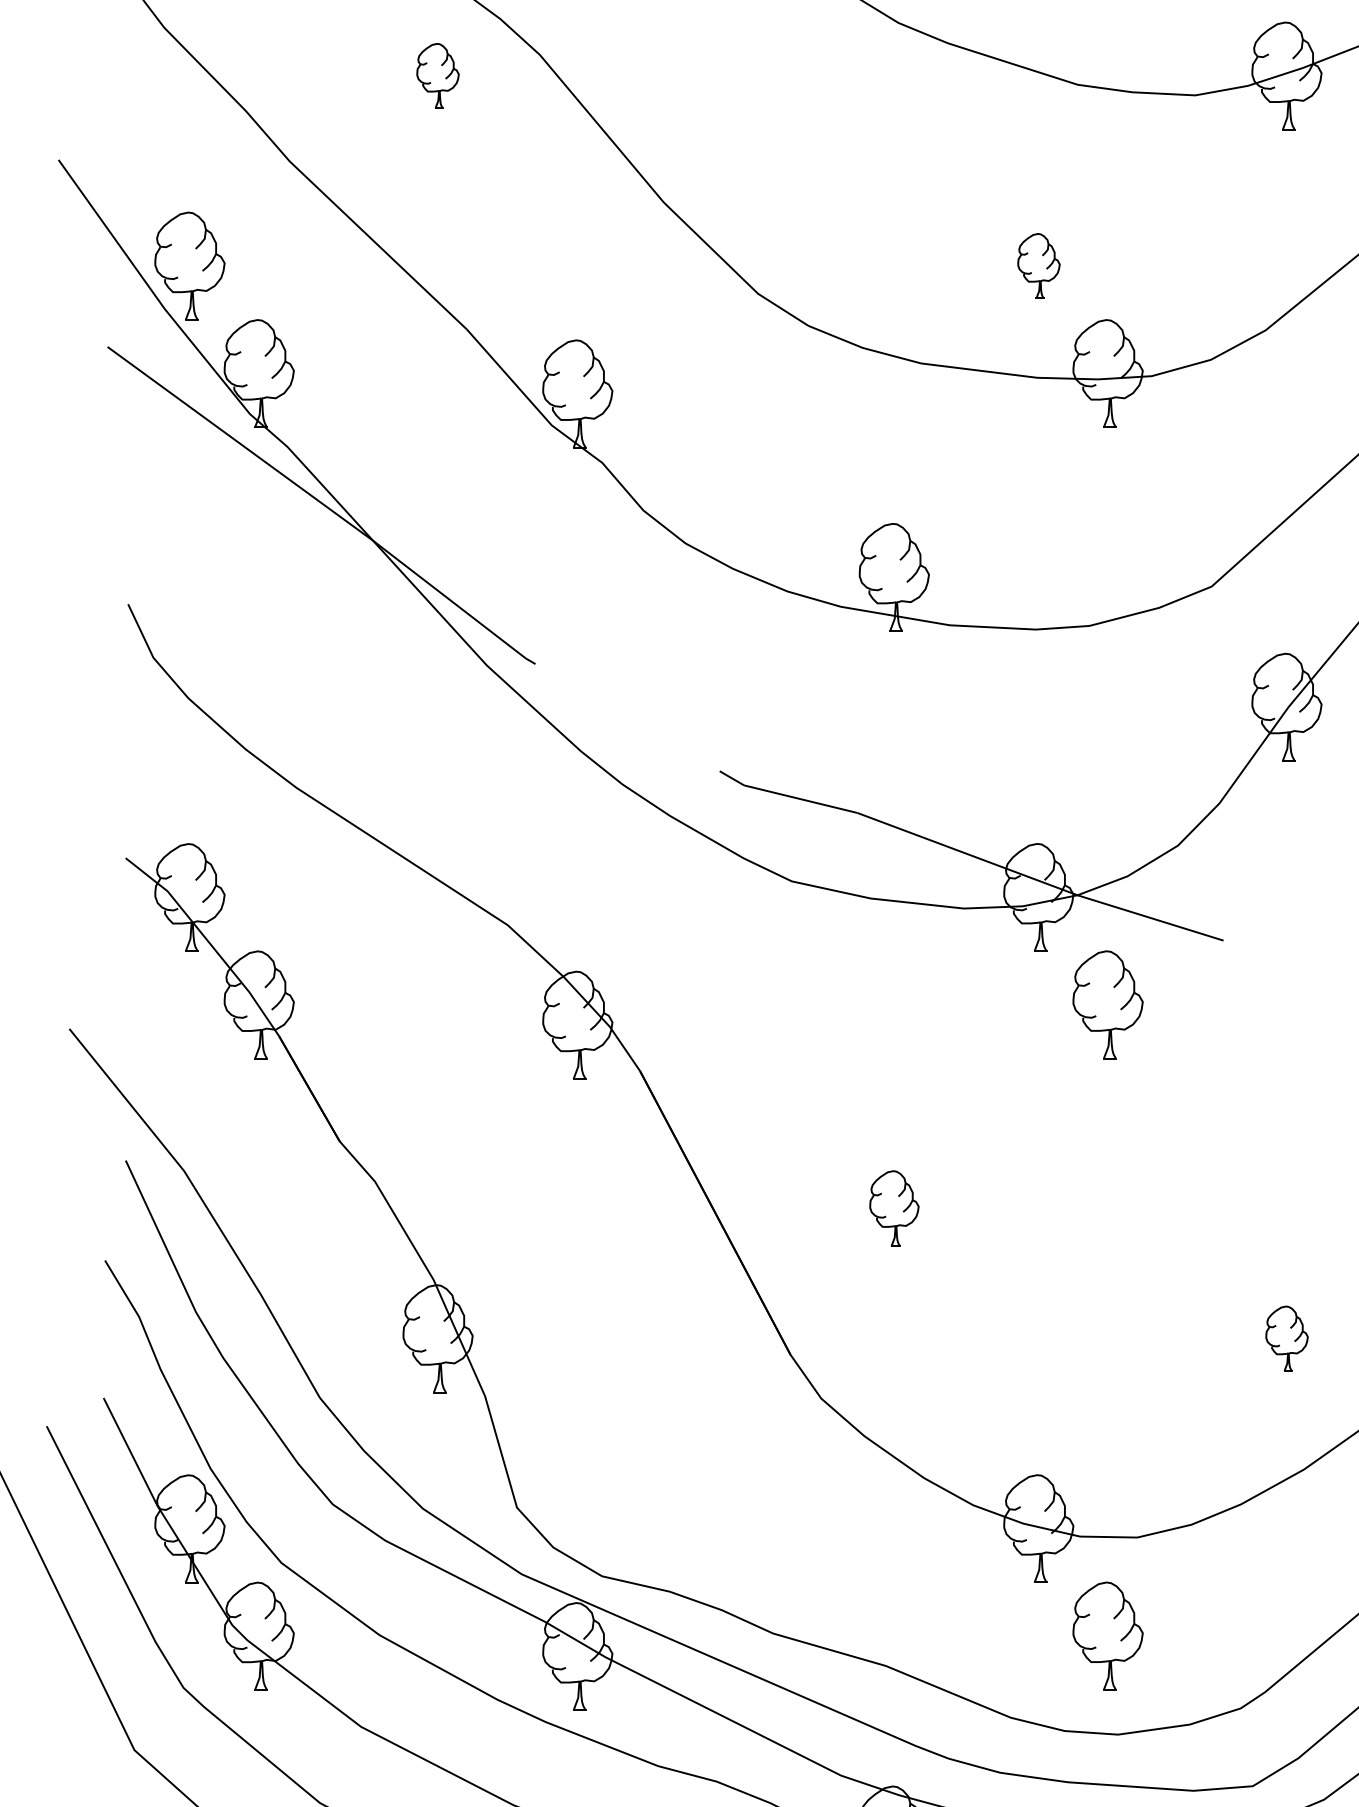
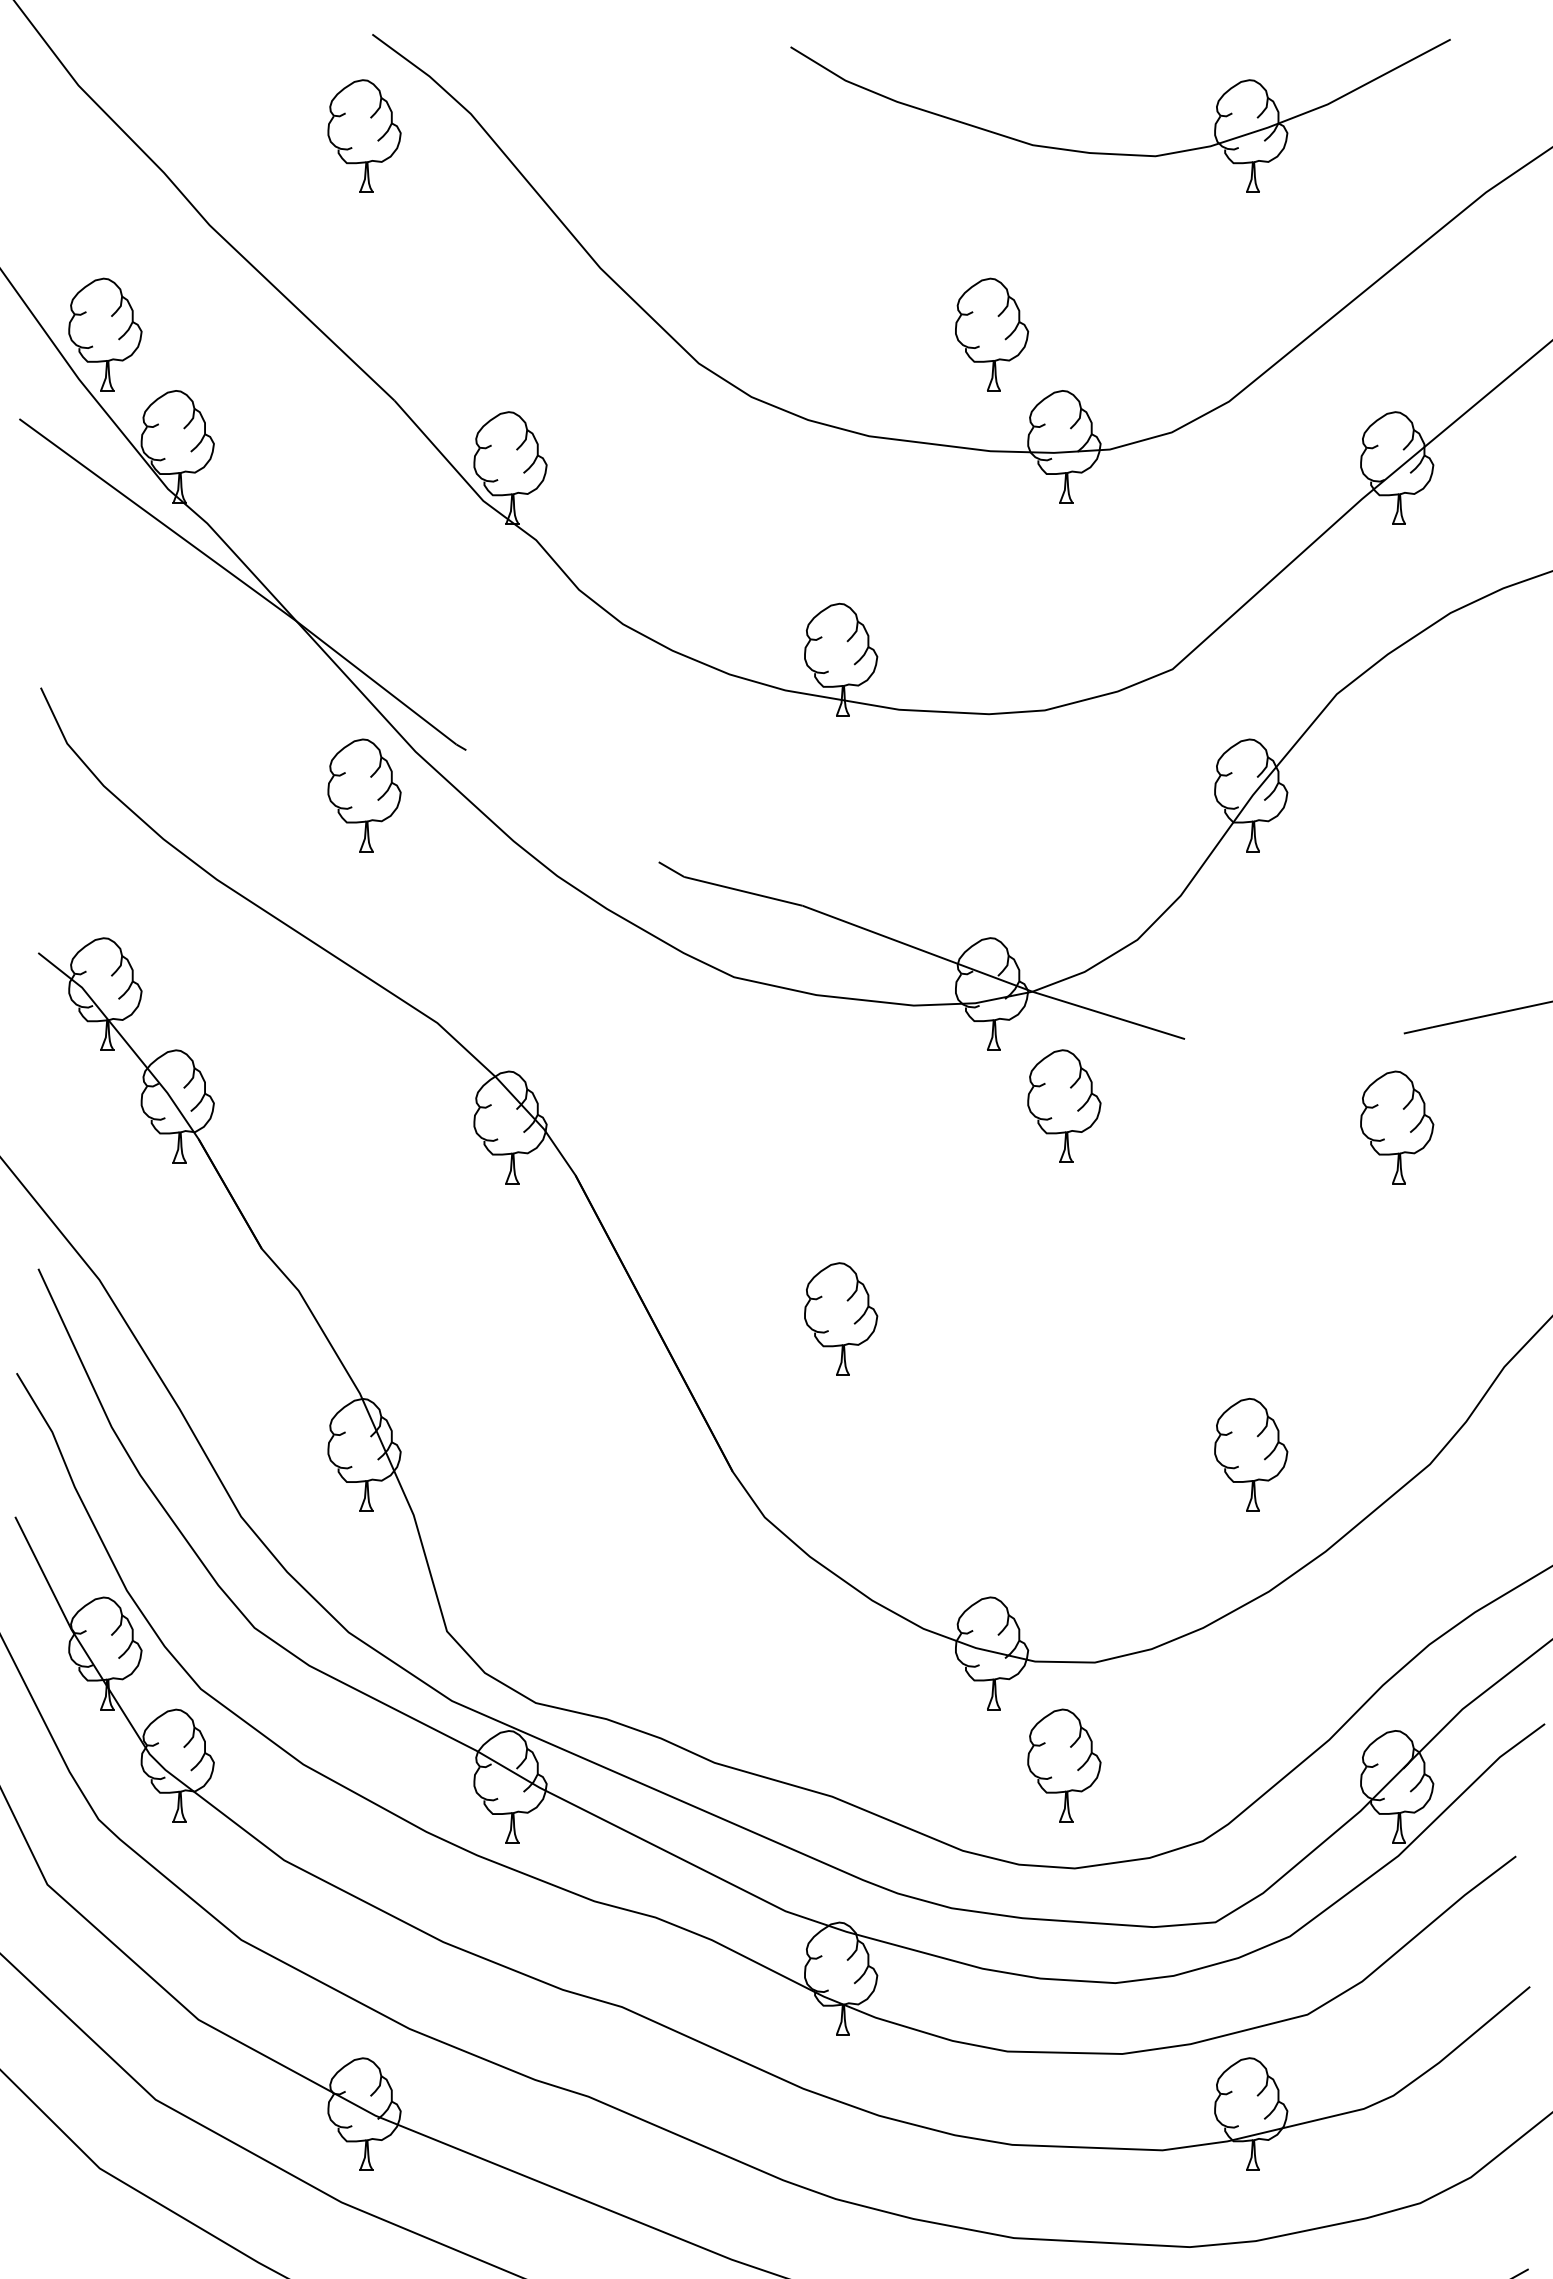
part: (438, 75) -> (364, 135), size x1.67
part: (1039, 266) -> (992, 334), size x1.67
part: (438, 707) -> (364, 795), added
part: (894, 1208) -> (841, 1318), size x1.43
part: (1287, 1338) -> (1251, 1454), size x1.67

